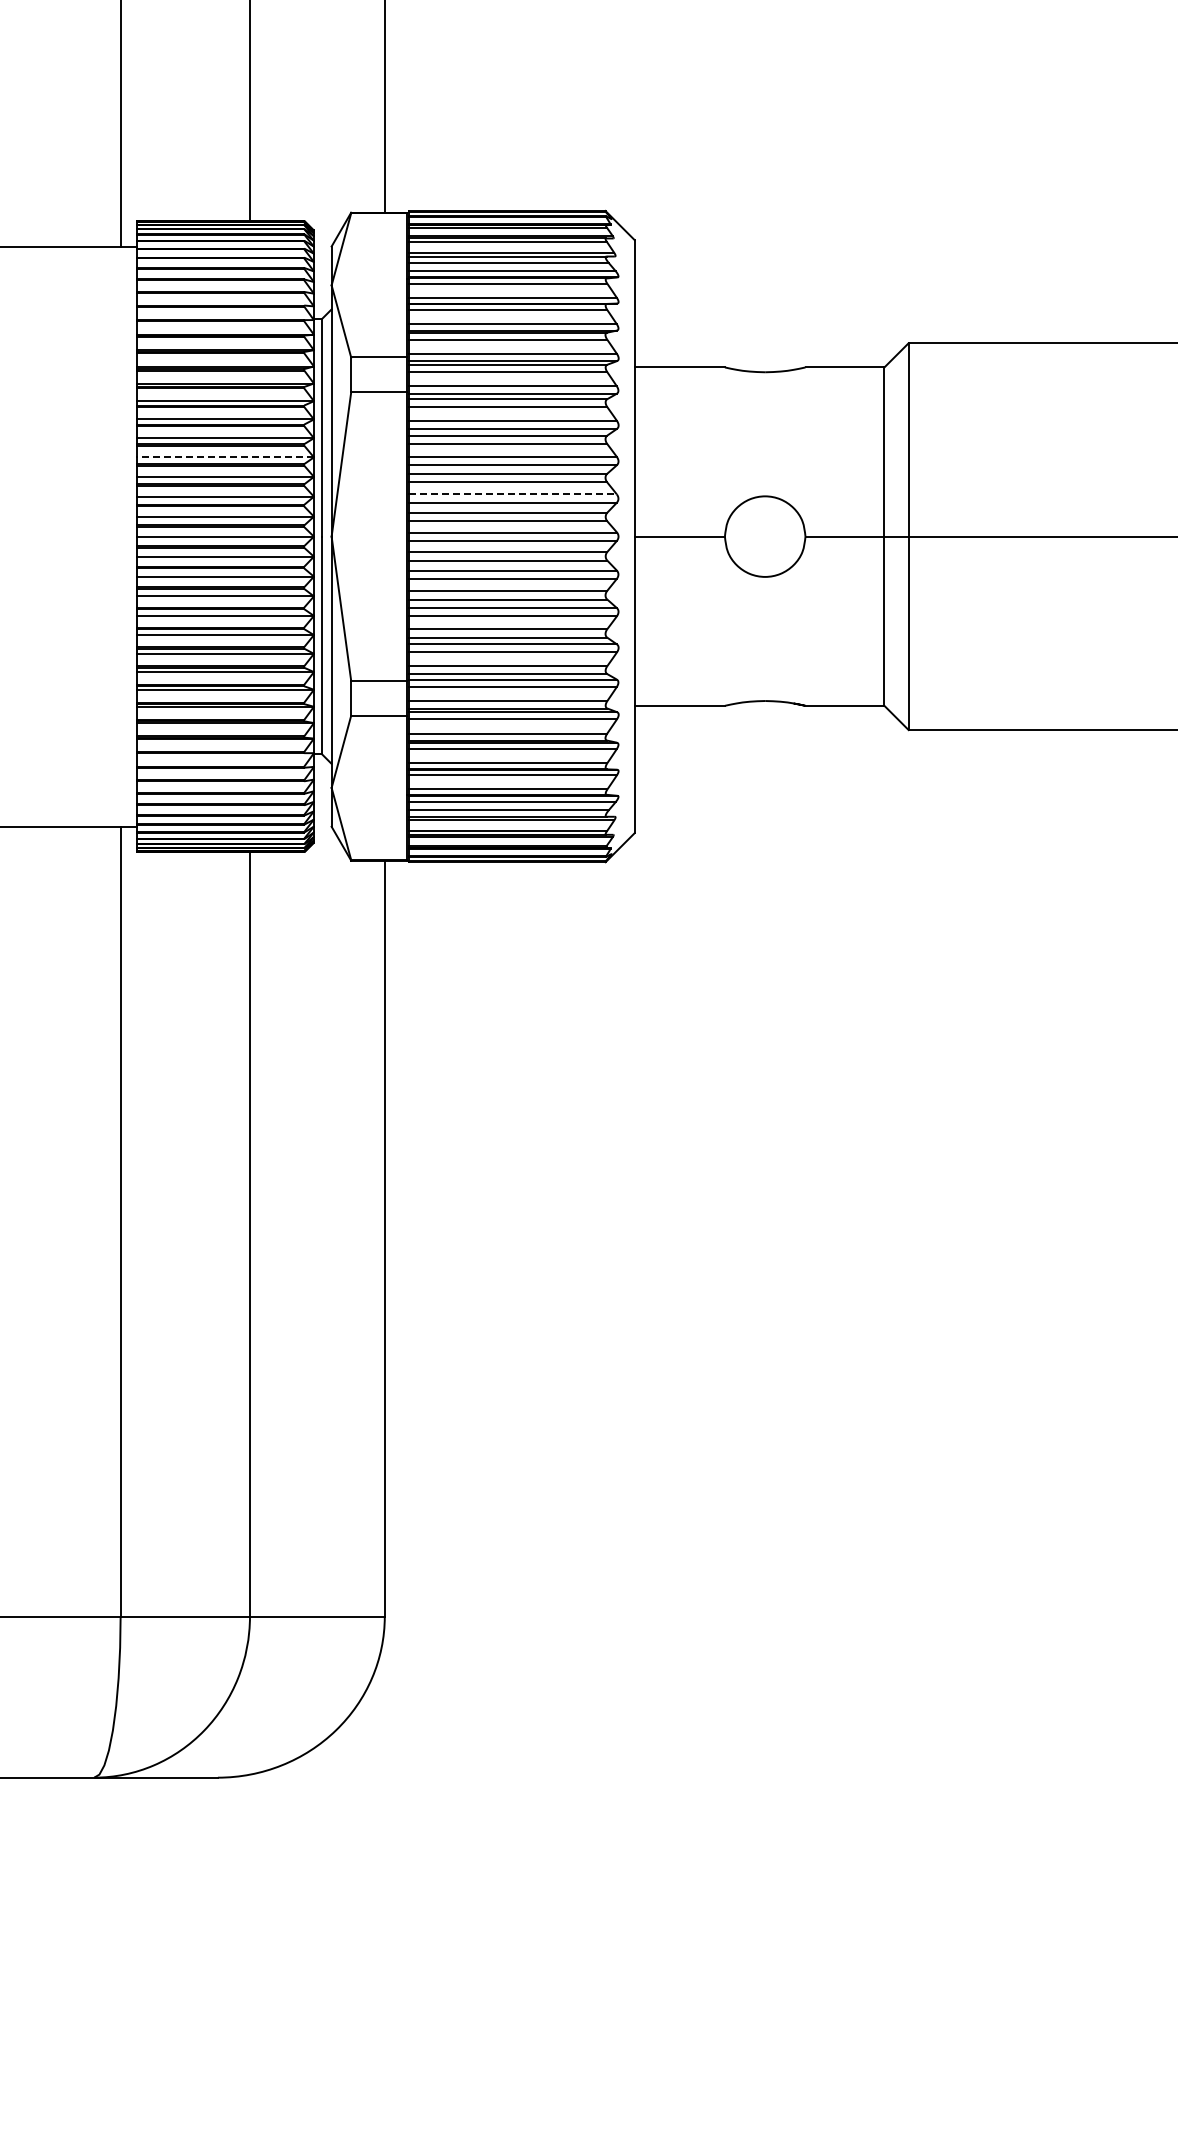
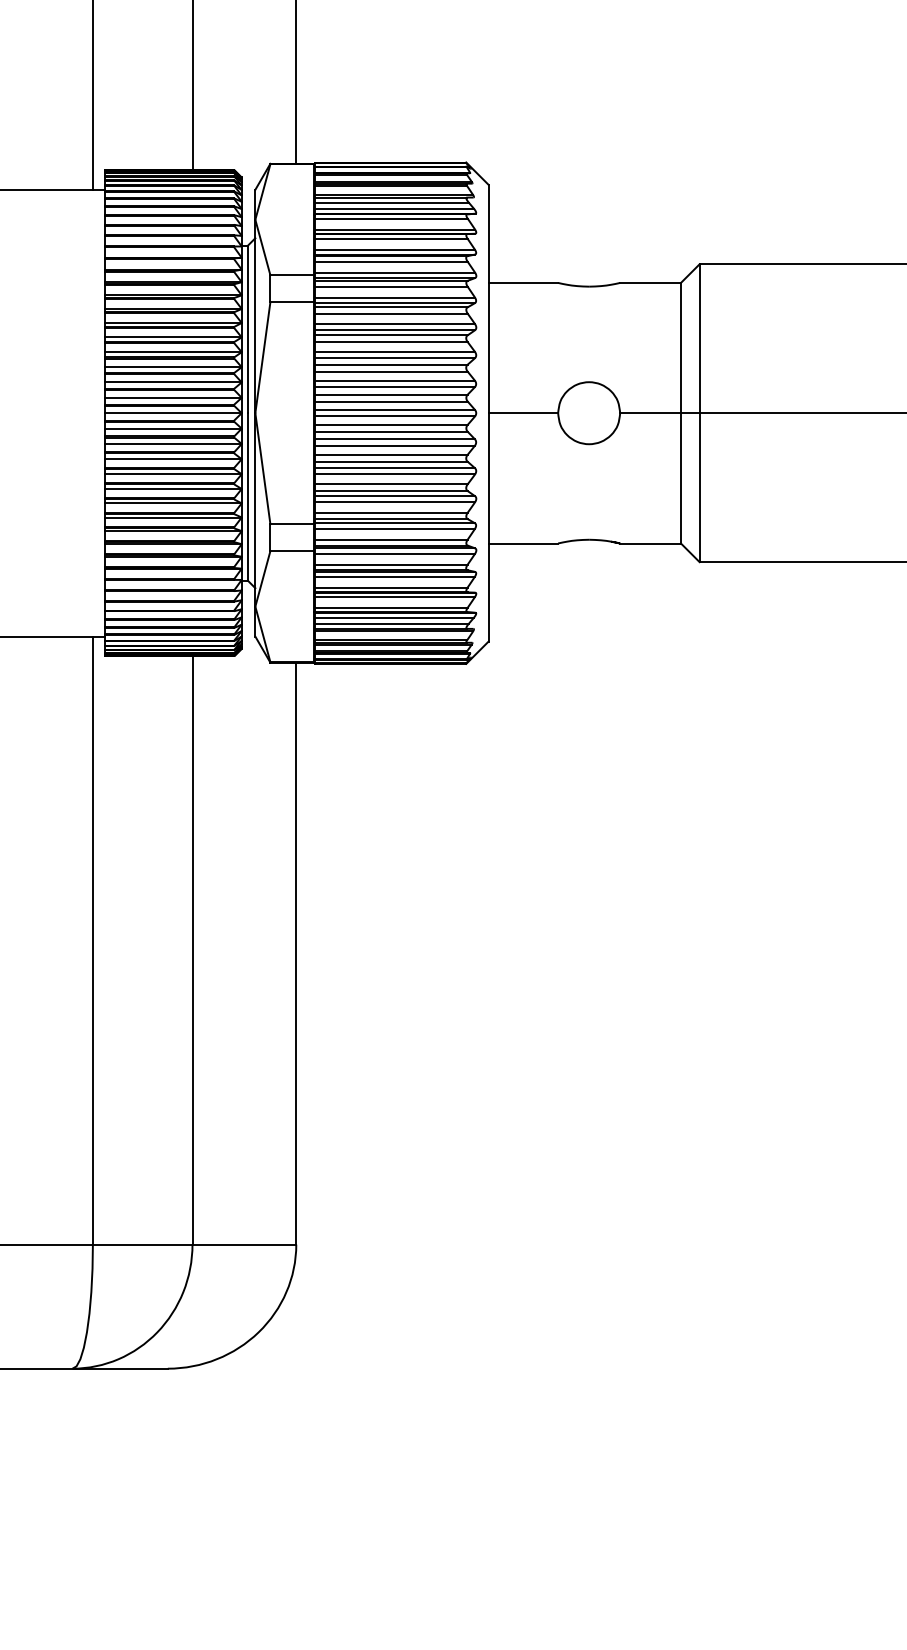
line: (225, 457) -> (173, 352), dashed -> solid
line: (512, 494) -> (394, 380), dashed -> solid

